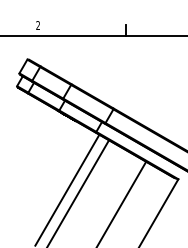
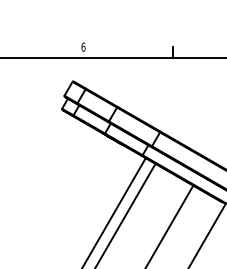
text: (38, 24) -> (83, 46), 2 -> 6

